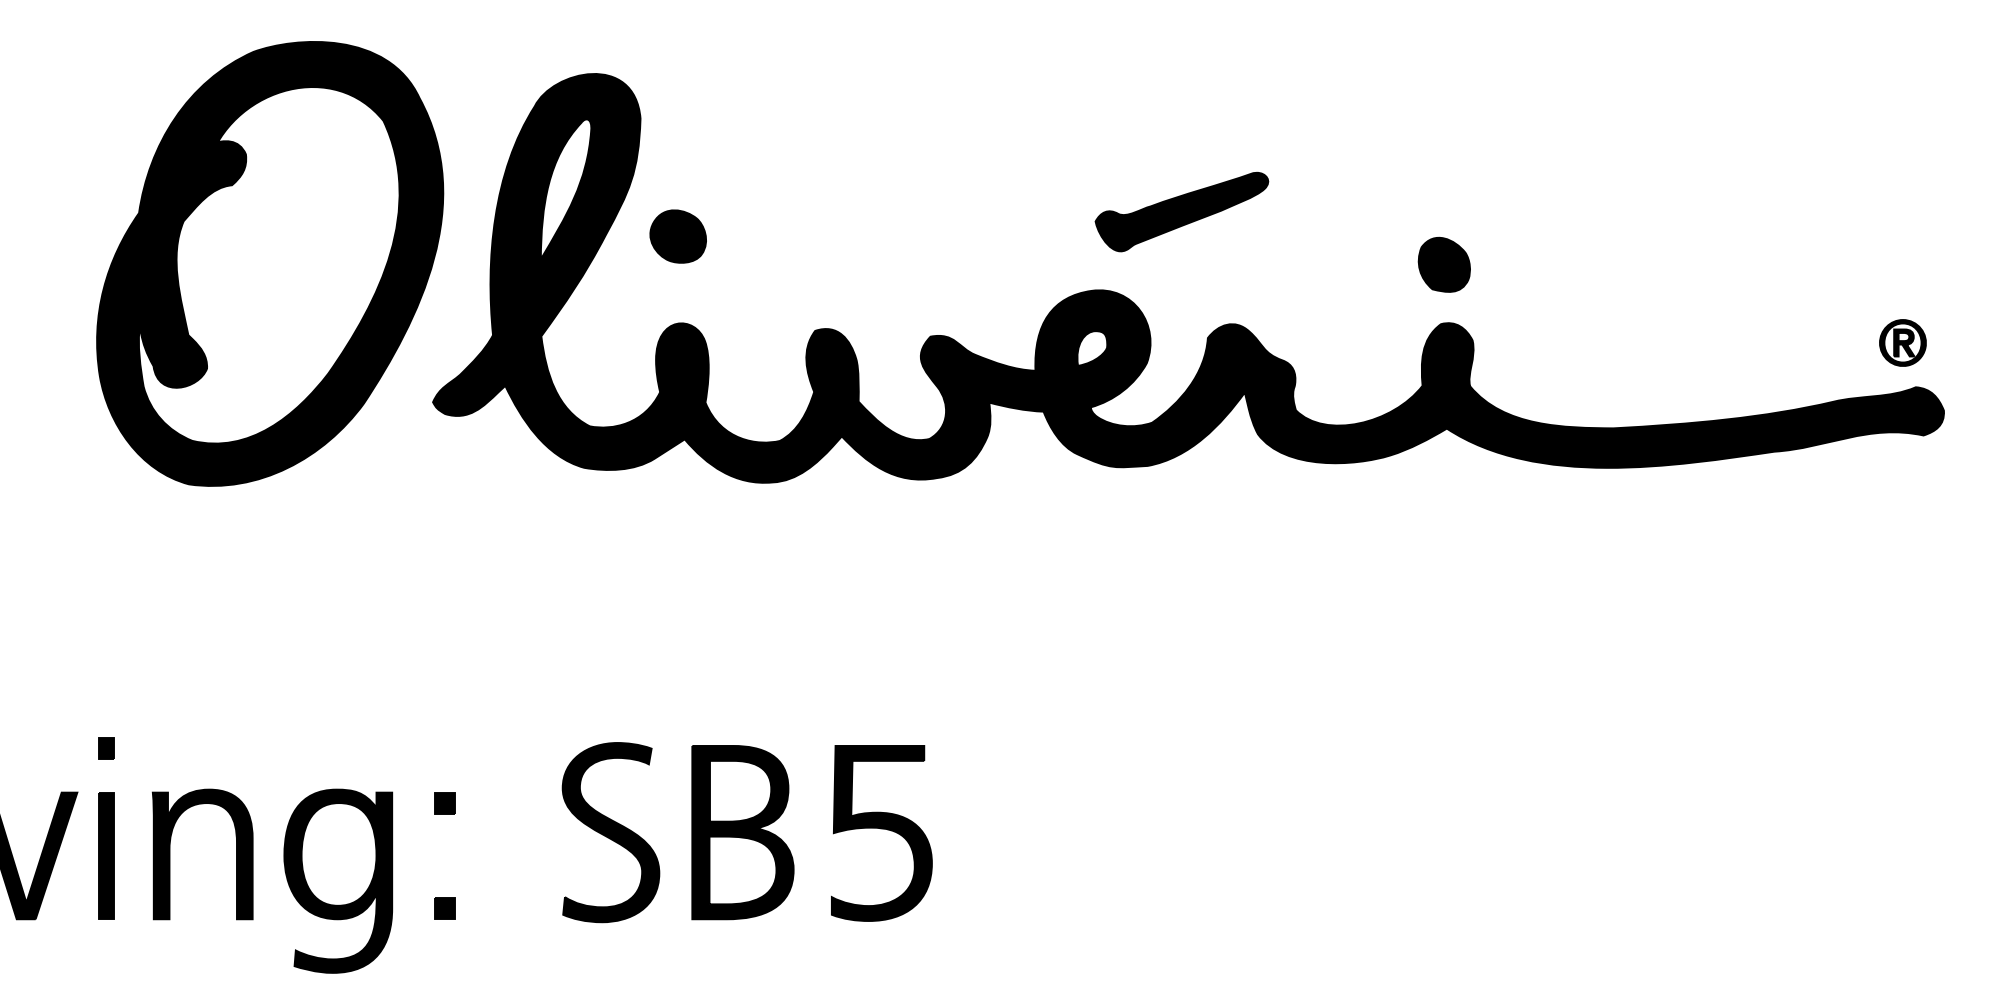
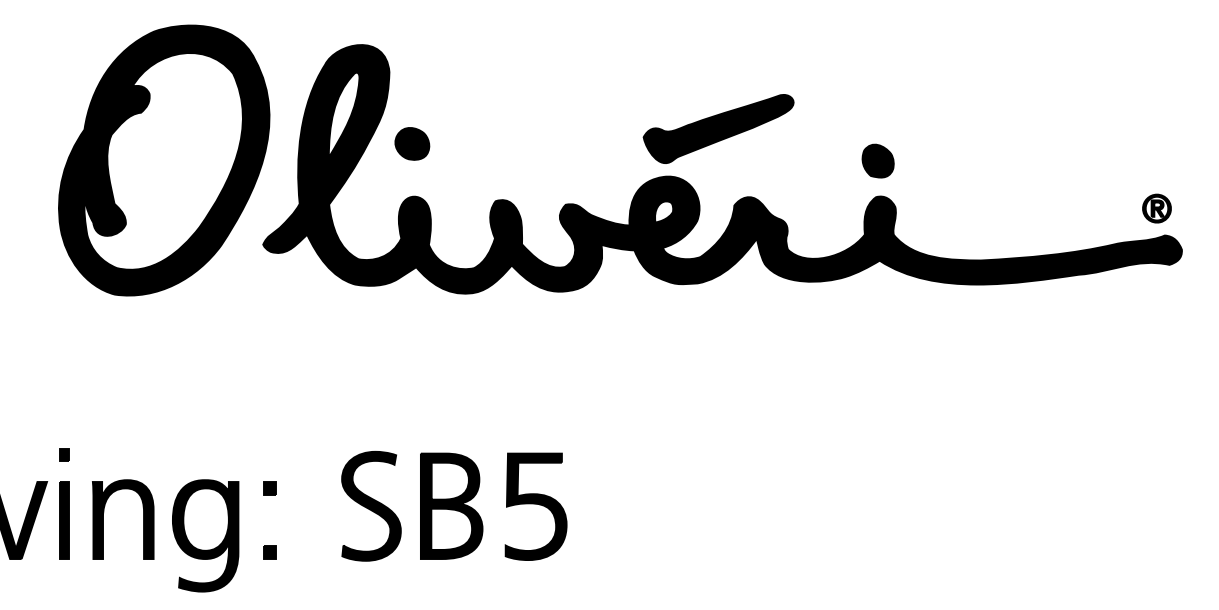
part: (1181, 211) -> (718, 128), size x1.43

